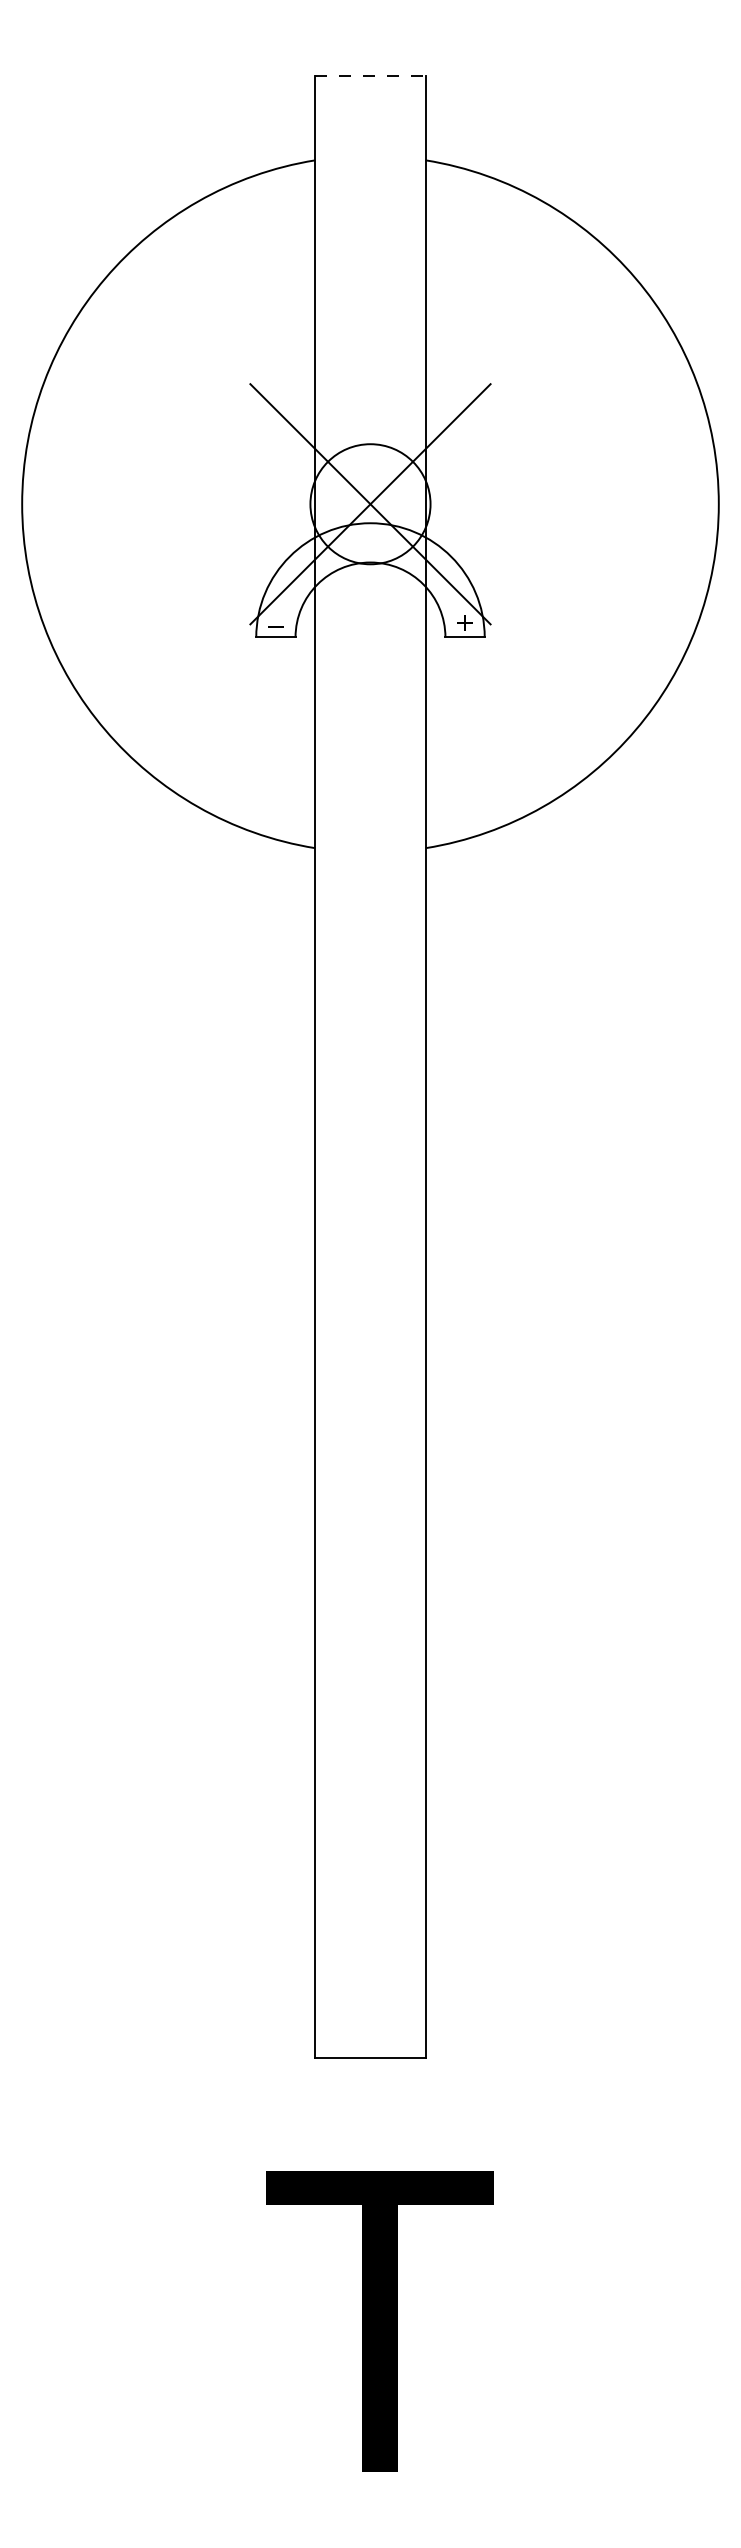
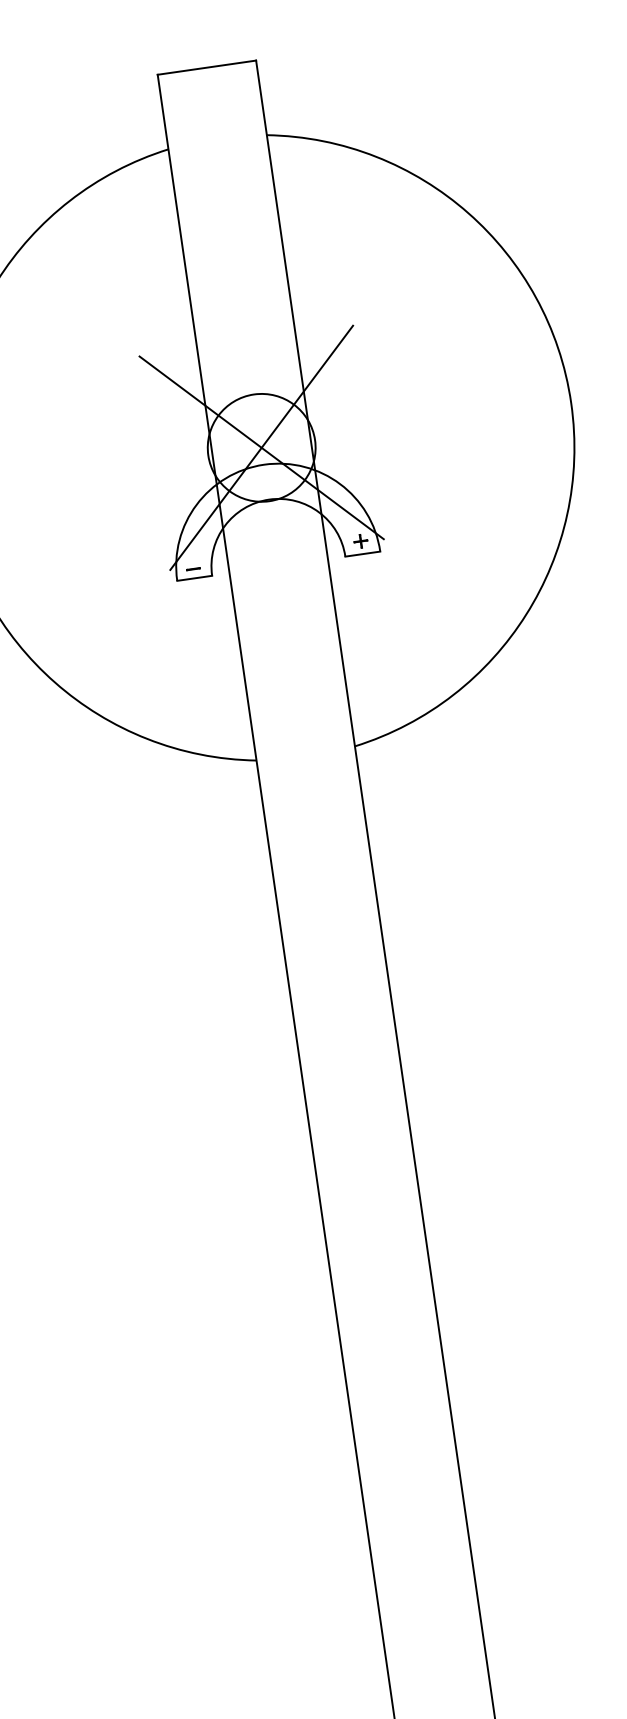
line: (370, 76) -> (206, 67), dashed -> solid

